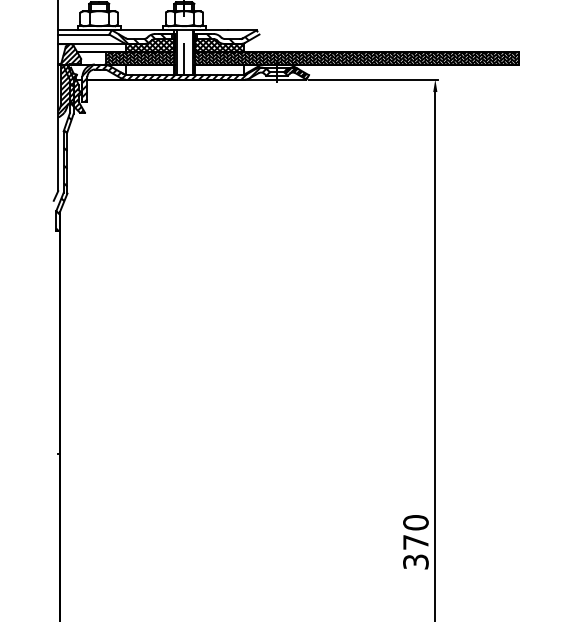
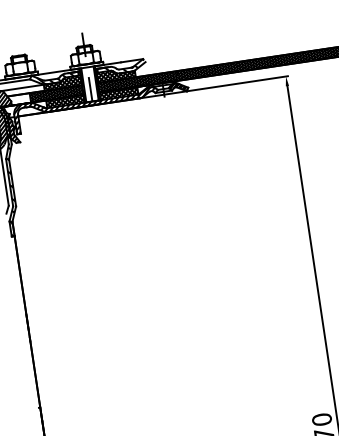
hatch: (149, 69) -> (64, 101), added
hatch: (219, 69) -> (118, 93), added

